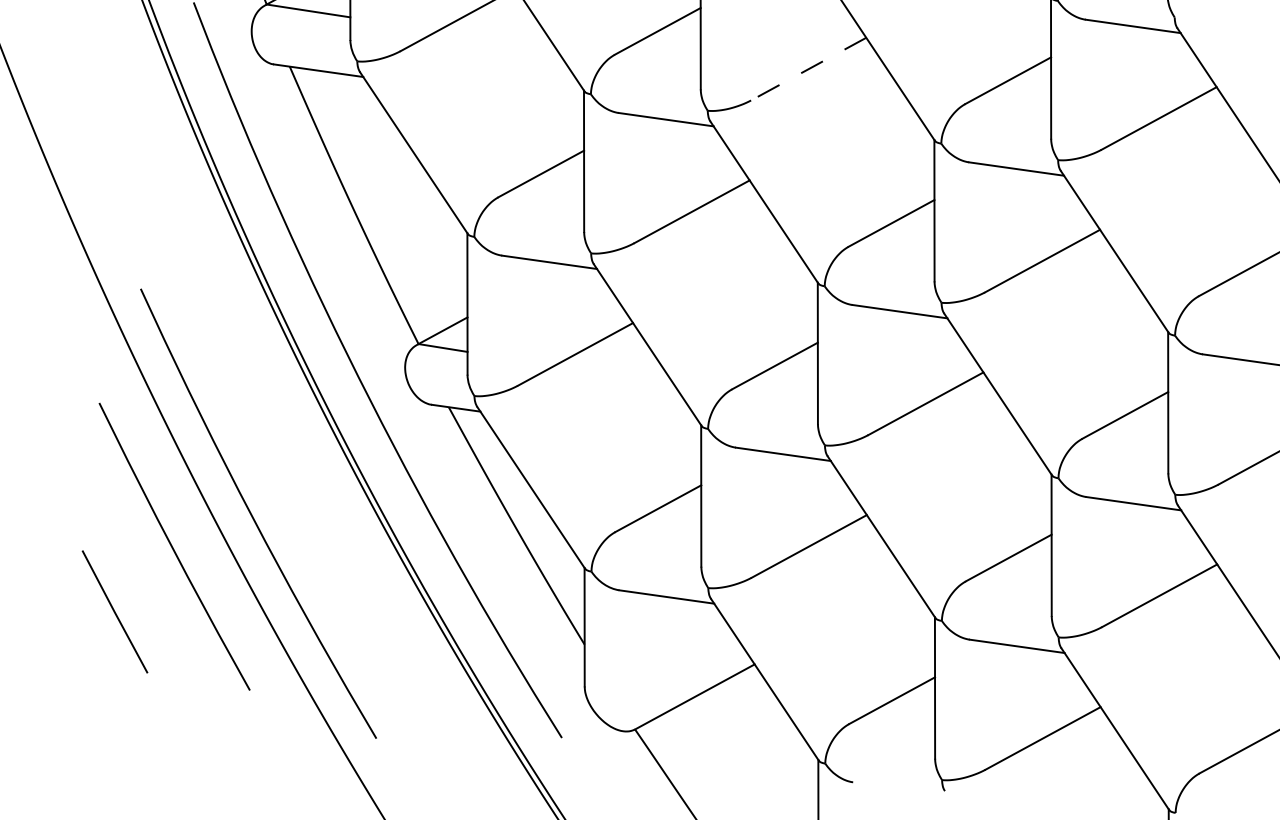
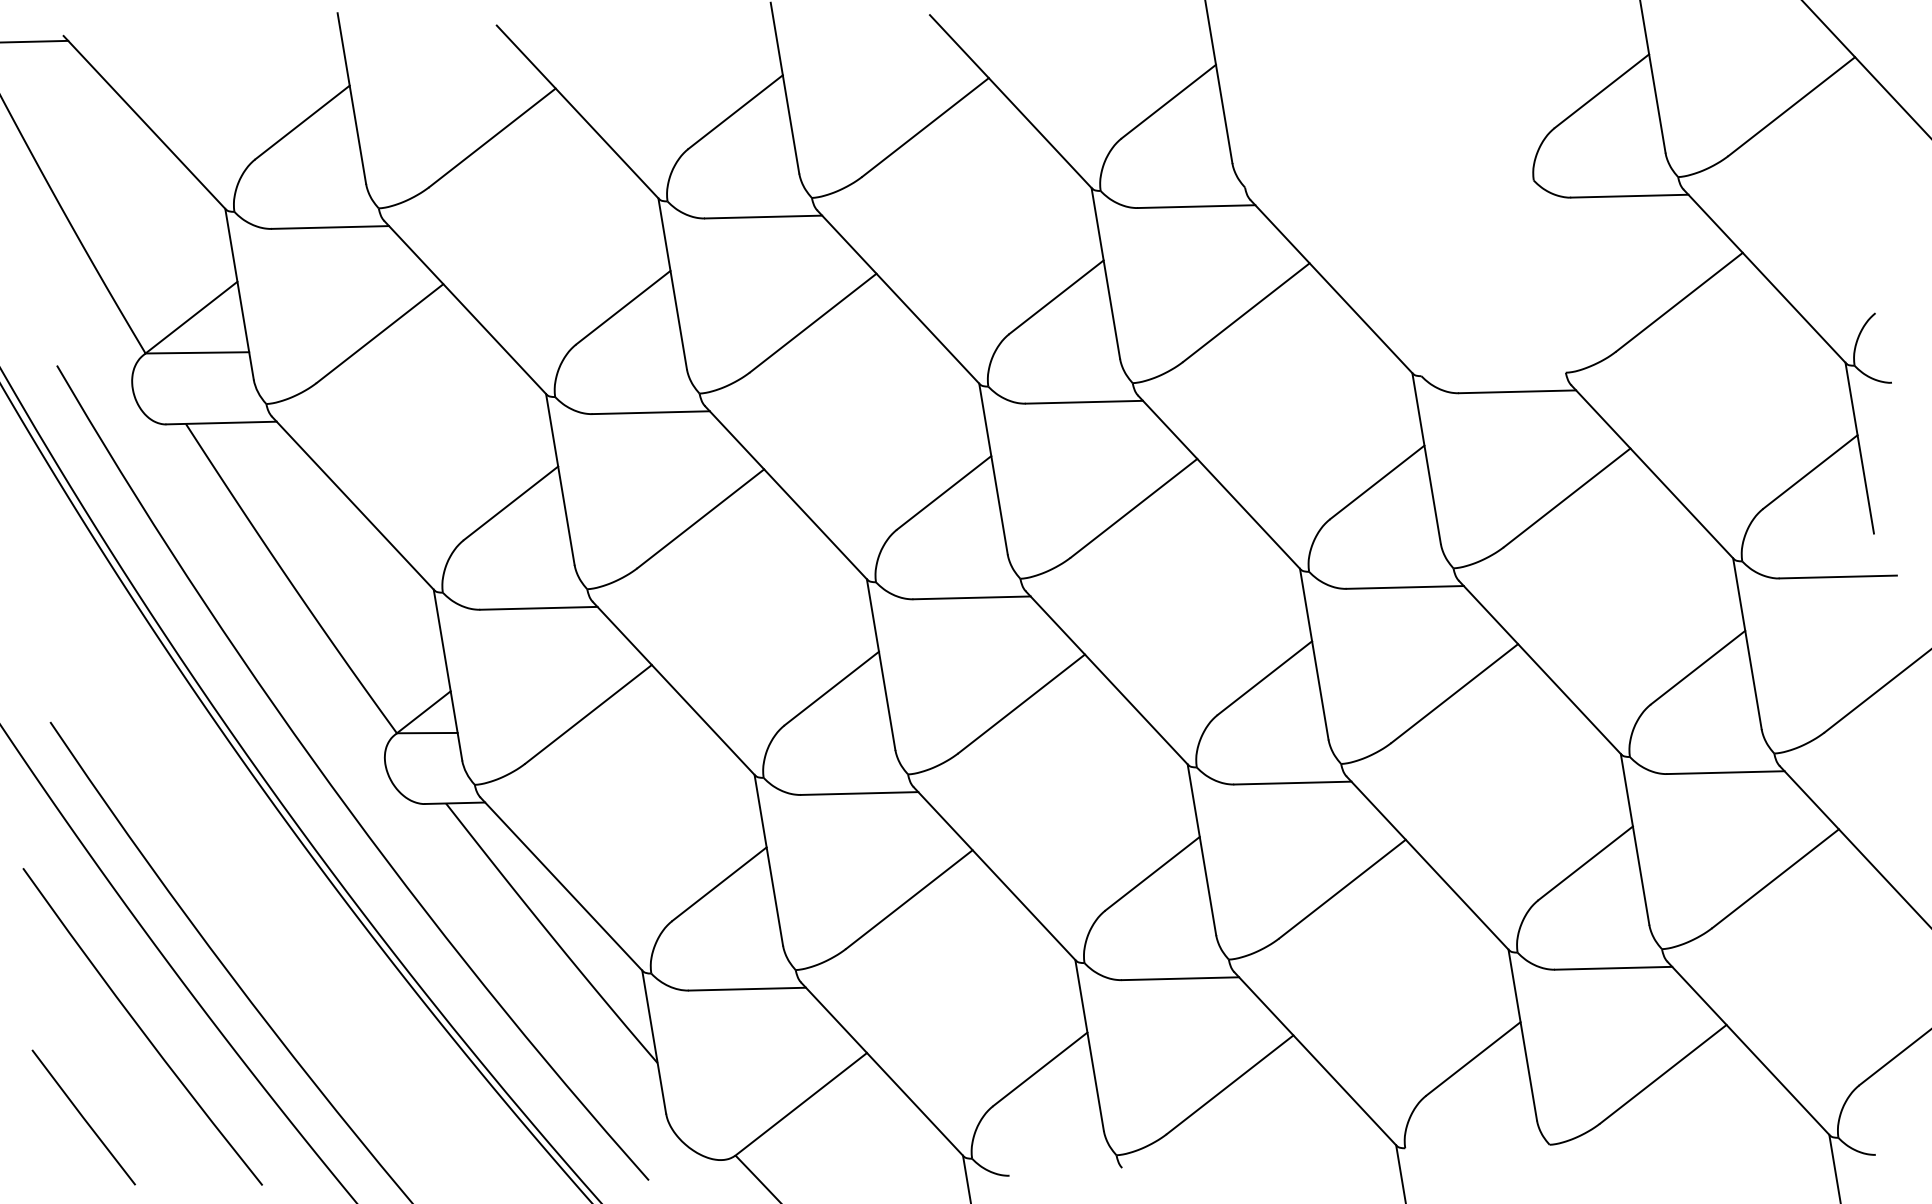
line: (808, 69) -> (812, 323), dashed -> solid

